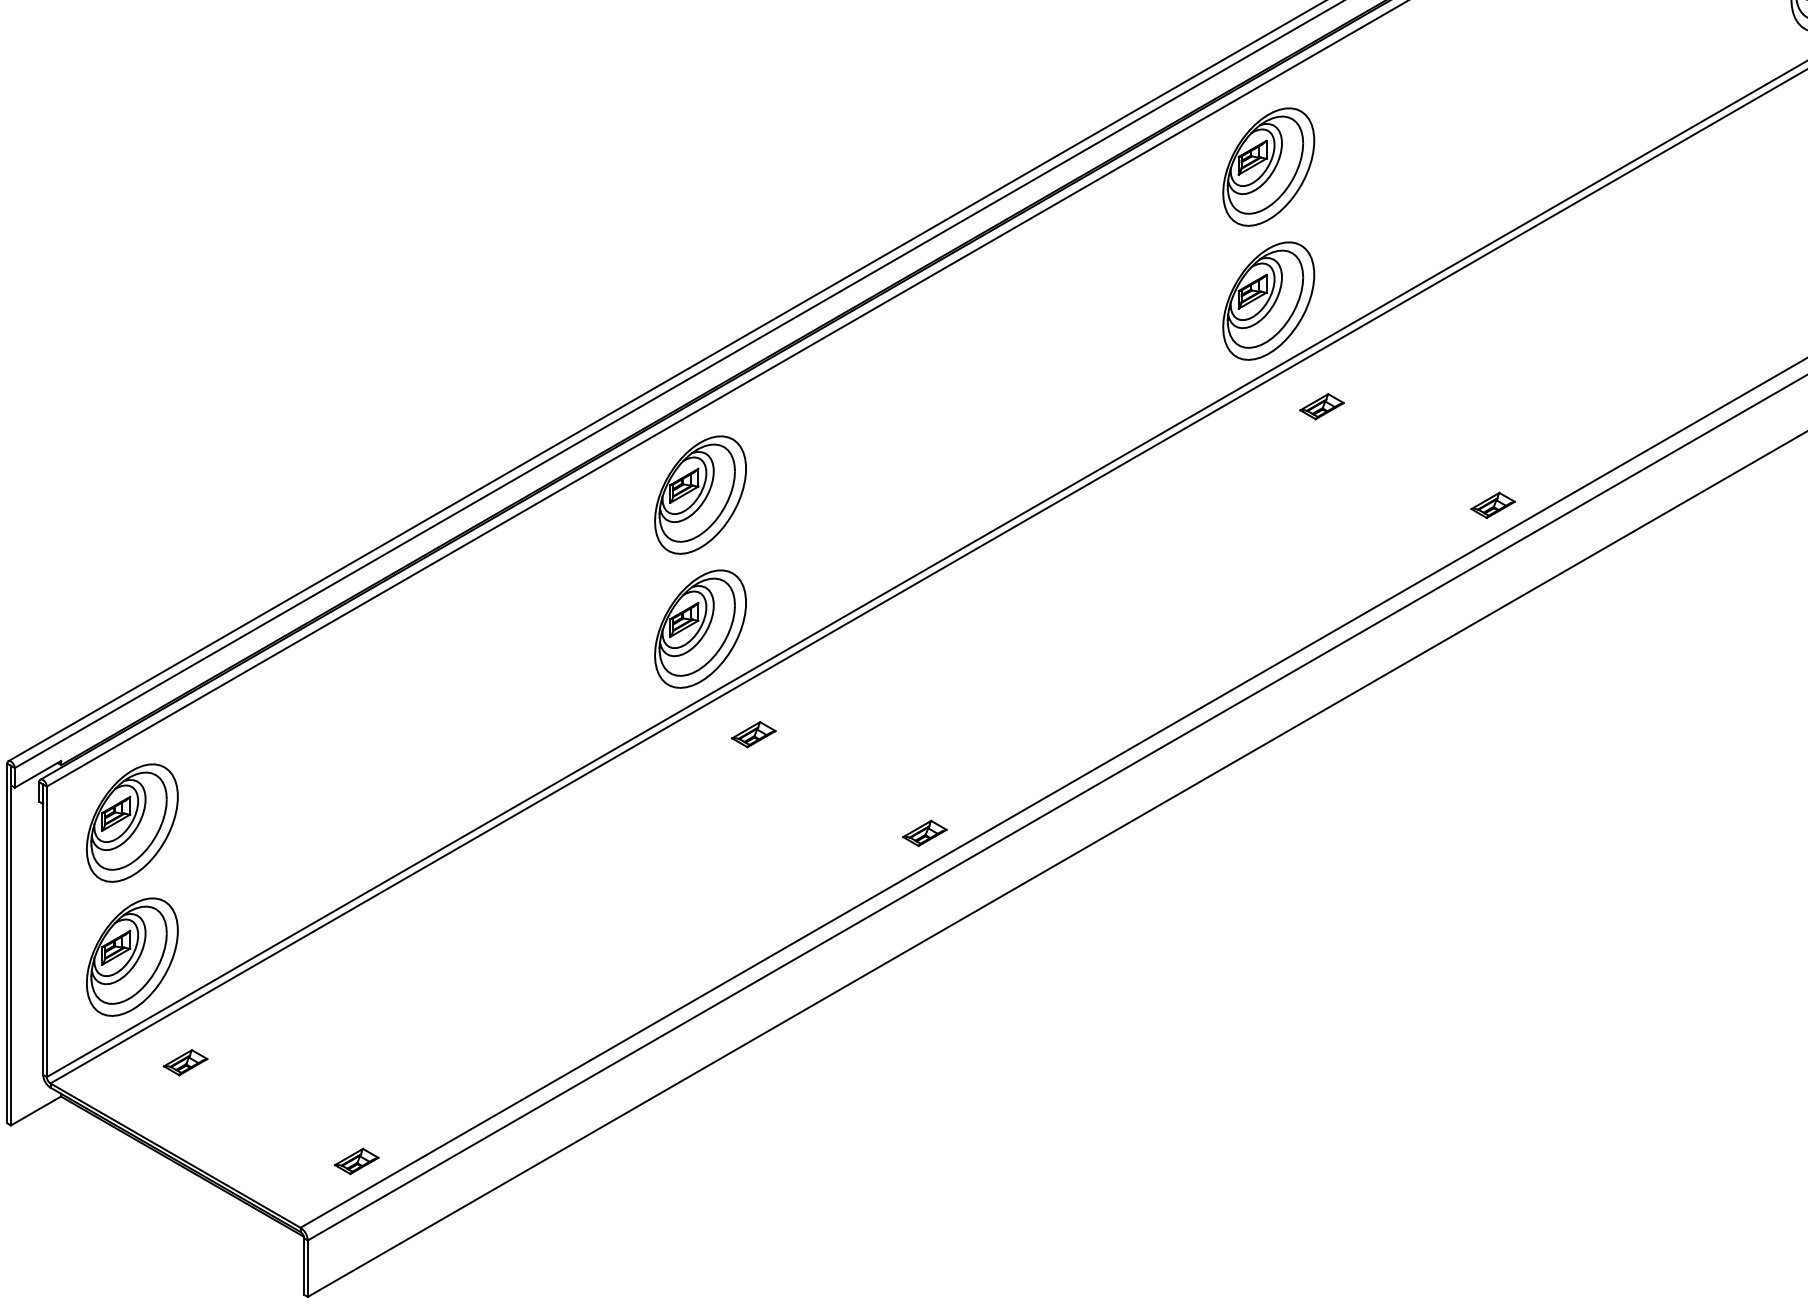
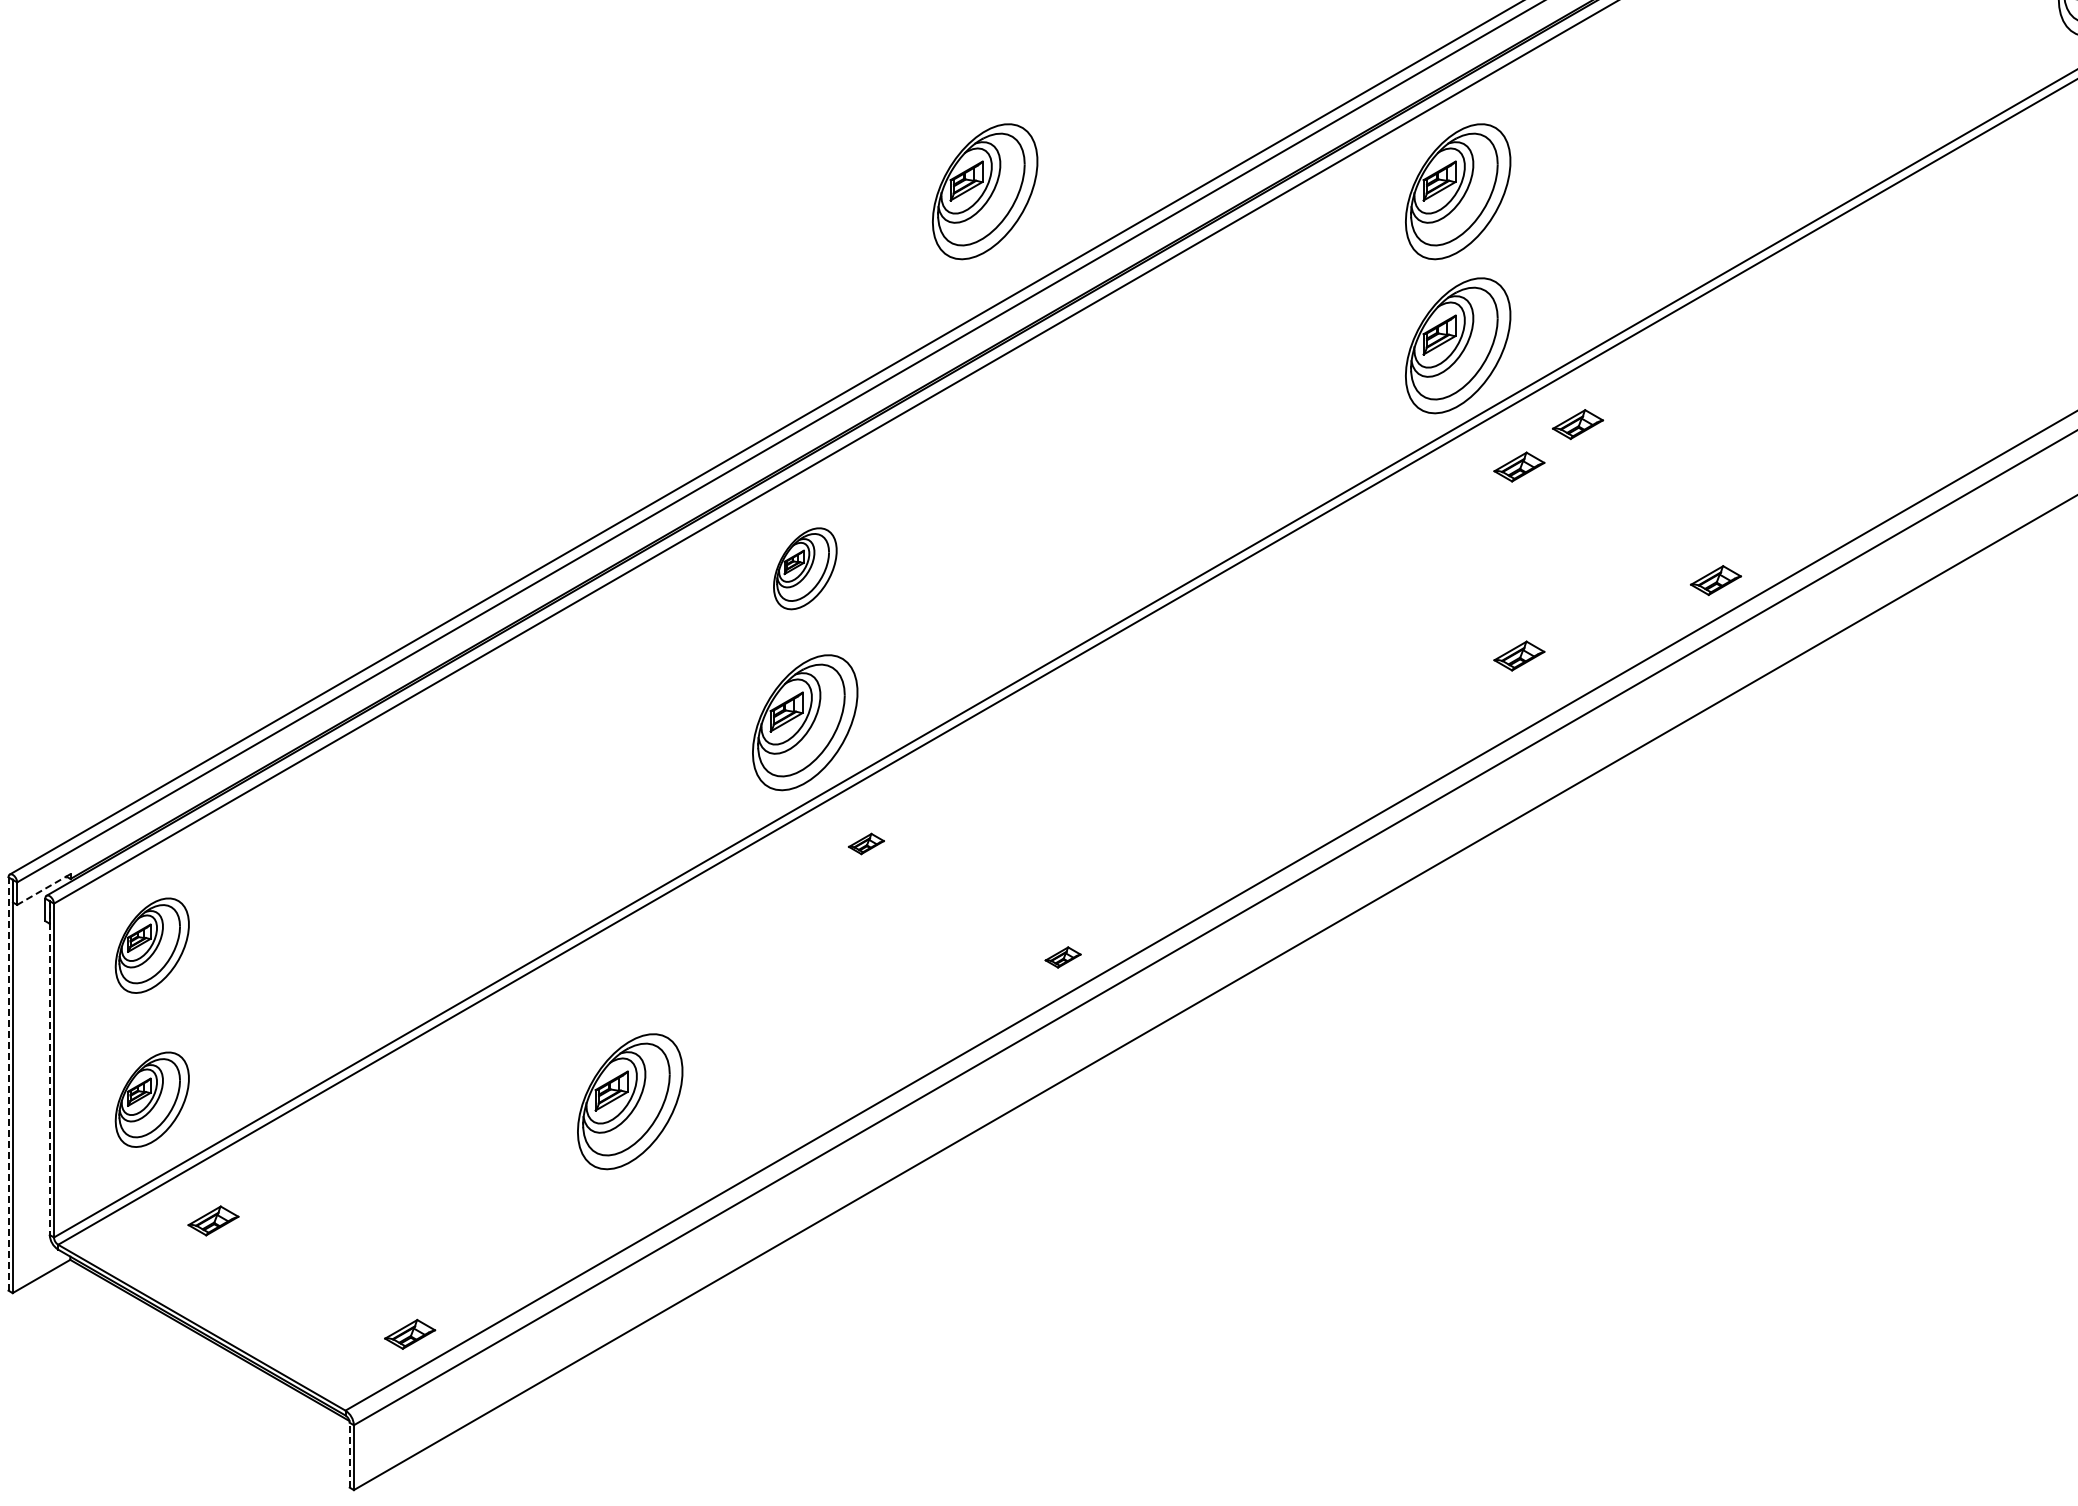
part: (857, 166) -> (985, 191), added
part: (1373, 369) -> (1578, 424), added
part: (700, 494) -> (805, 568), size x0.6
part: (1322, 570) -> (1519, 655), added
part: (753, 734) -> (866, 843), size x0.7
line: (37, 774) -> (43, 889), solid -> dashed
part: (132, 823) -> (152, 945), size x0.7
part: (925, 833) -> (1063, 957), size x0.7
line: (42, 930) -> (49, 1068), solid -> dashed
line: (7, 943) -> (8, 1084), solid -> dashed
part: (132, 957) -> (152, 1099), size x0.7
part: (548, 958) -> (630, 1101), added
line: (303, 1265) -> (349, 1454), solid -> dashed

